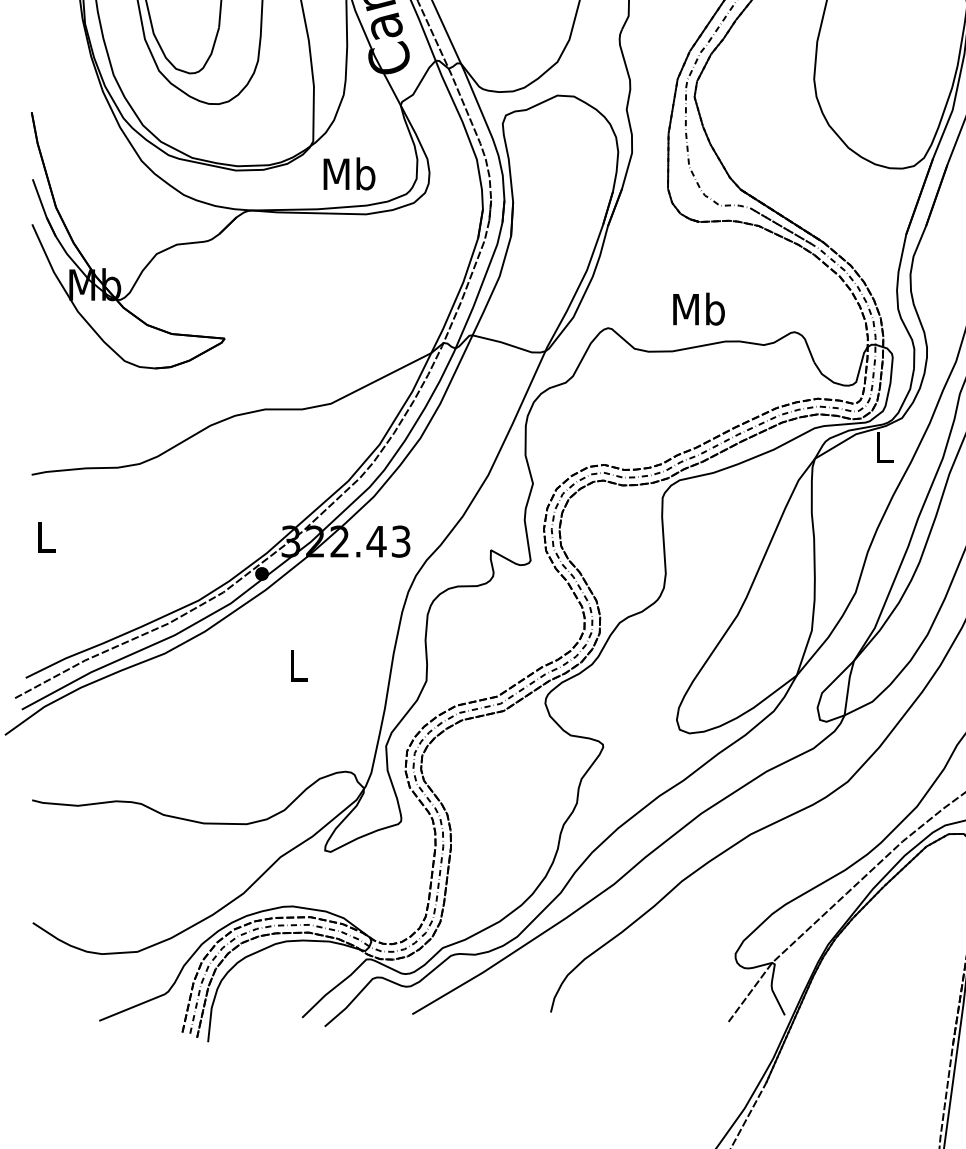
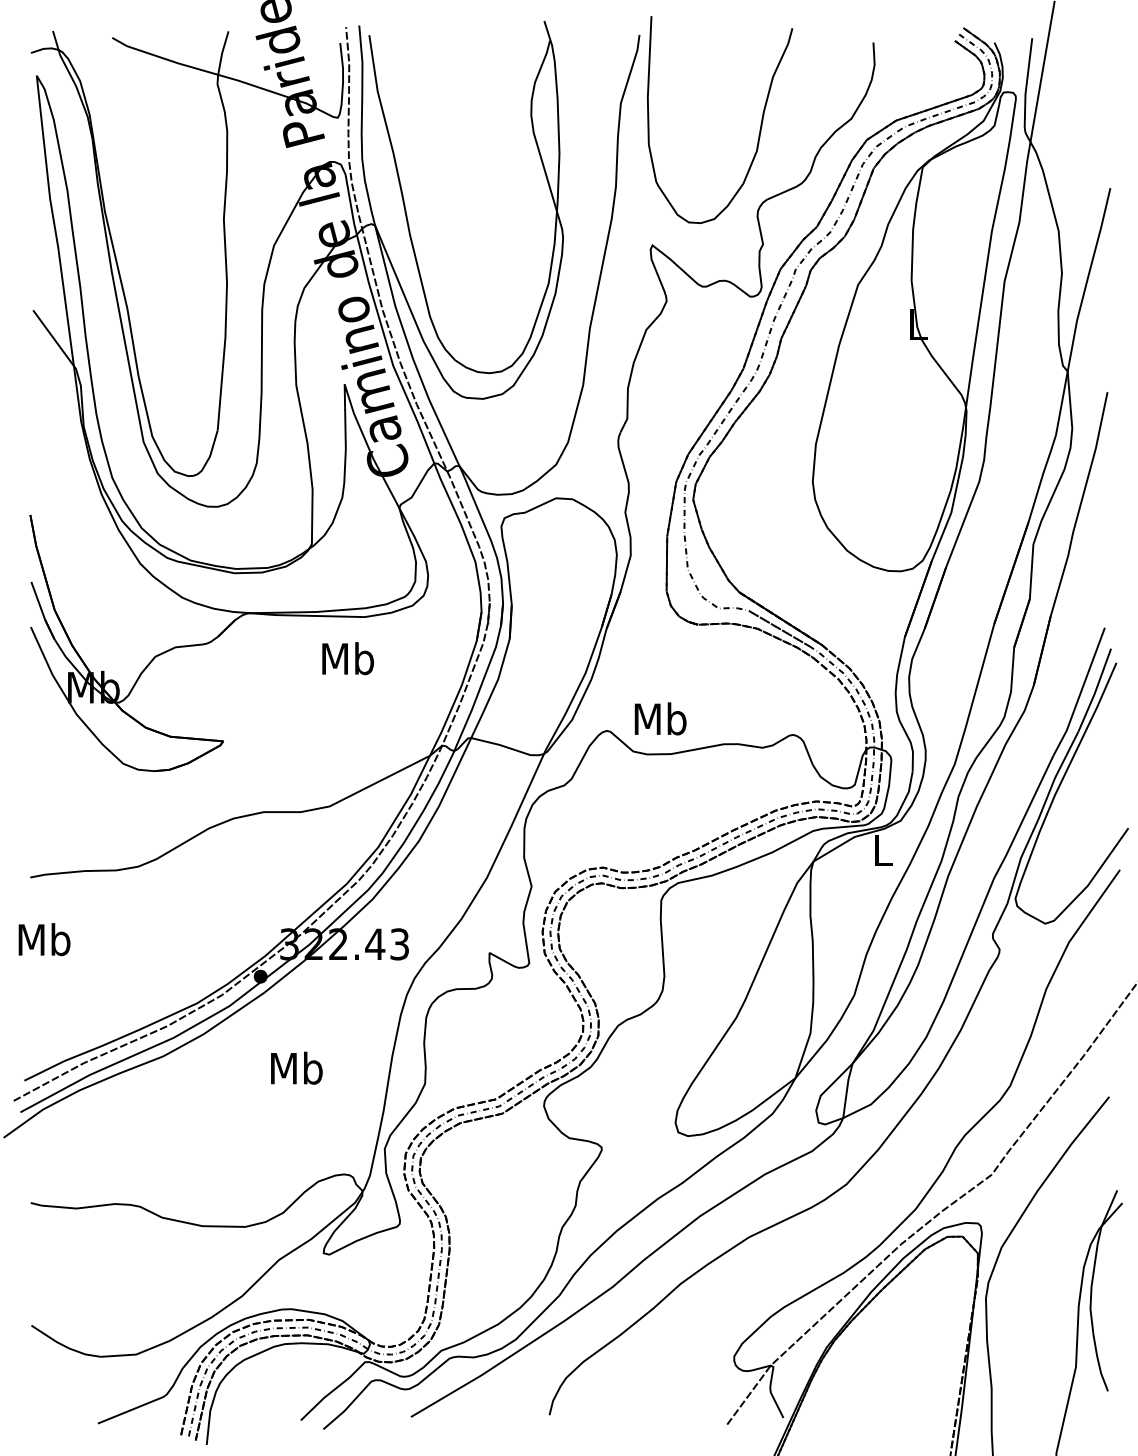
text: (348, 173) -> (347, 658), moved
text: (698, 308) -> (660, 718), moved
text: (45, 536) -> (44, 939), L -> Mb
text: (297, 664) -> (296, 1067), L -> Mb

